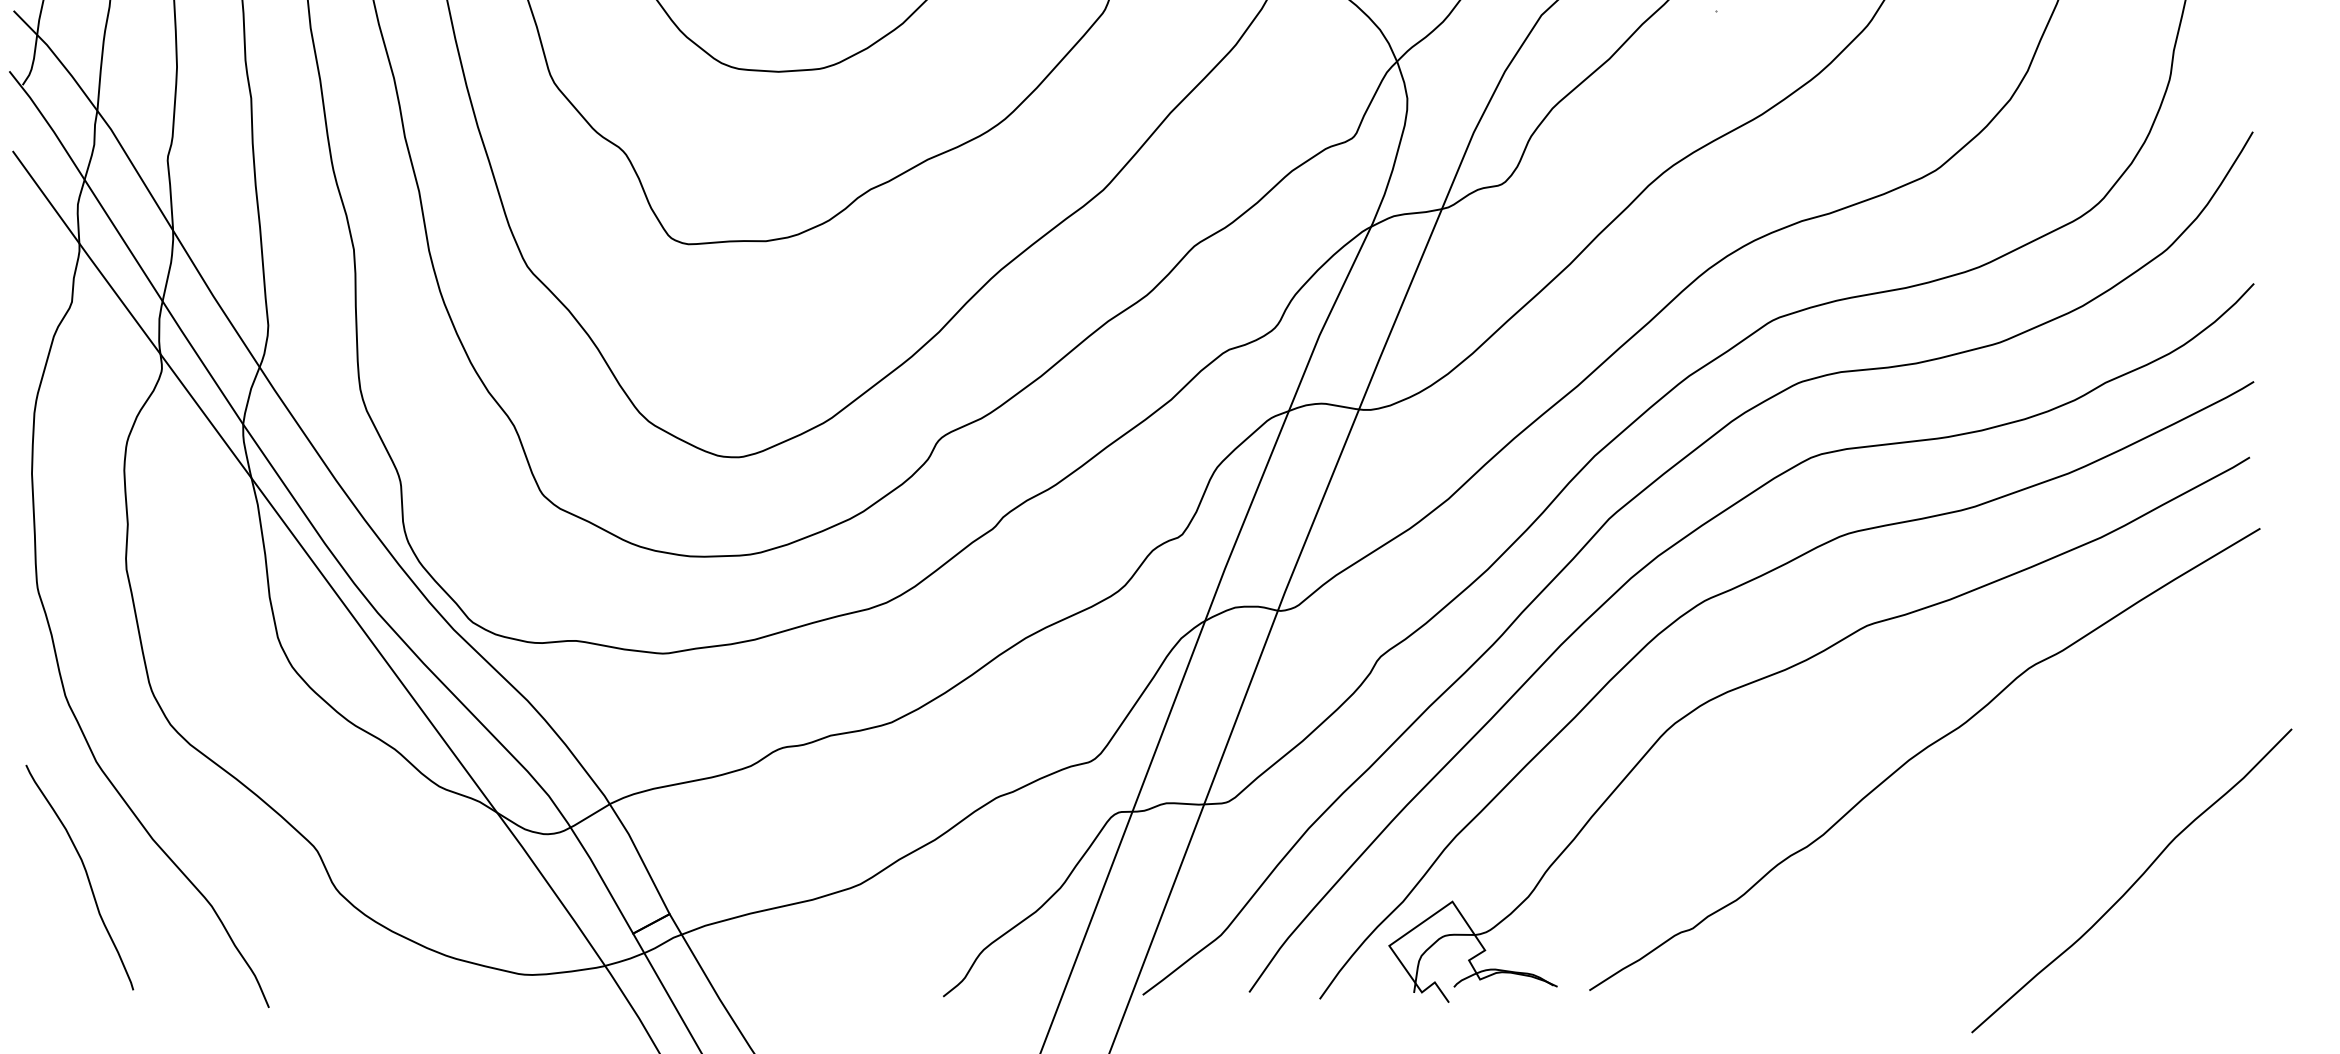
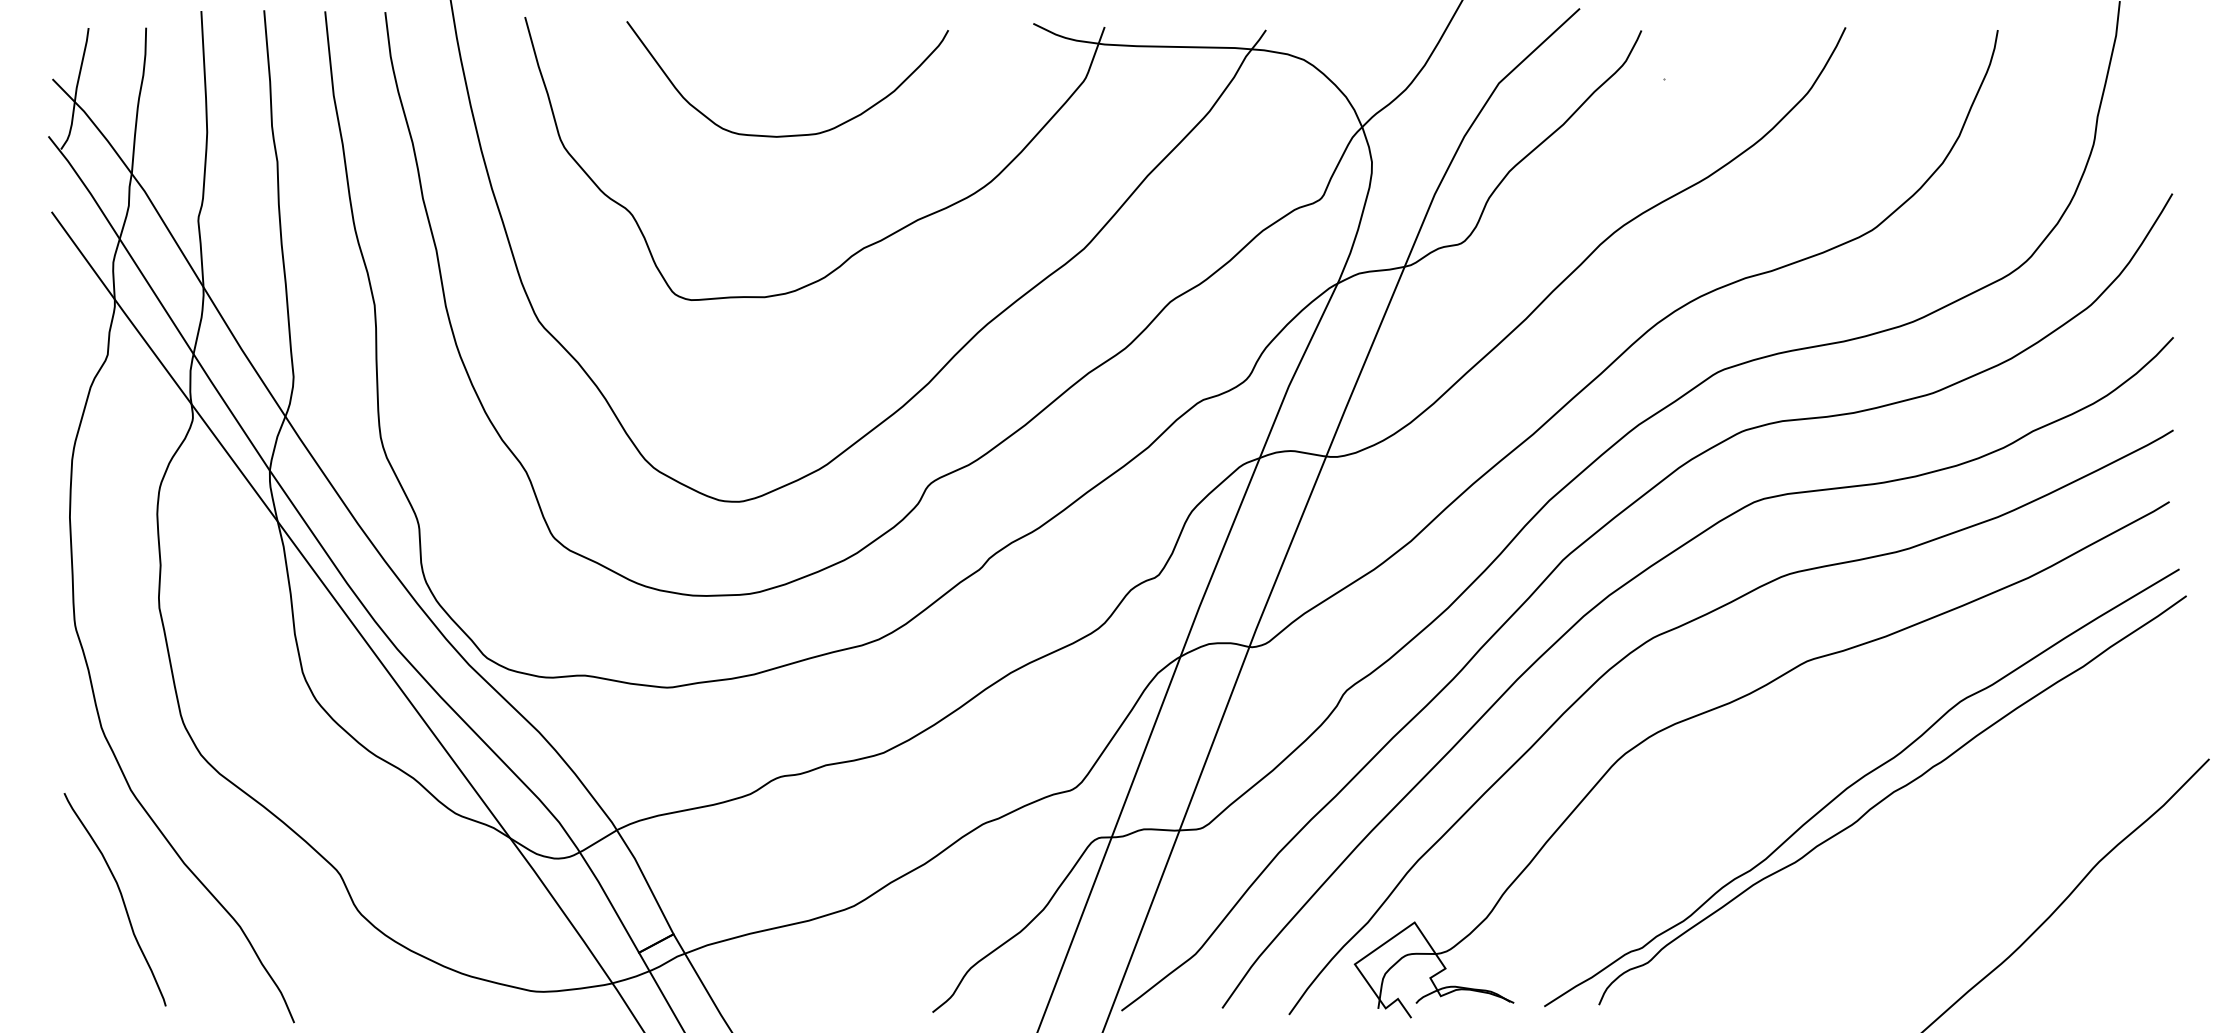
curve: (1954, 768) -> (1889, 796), added

